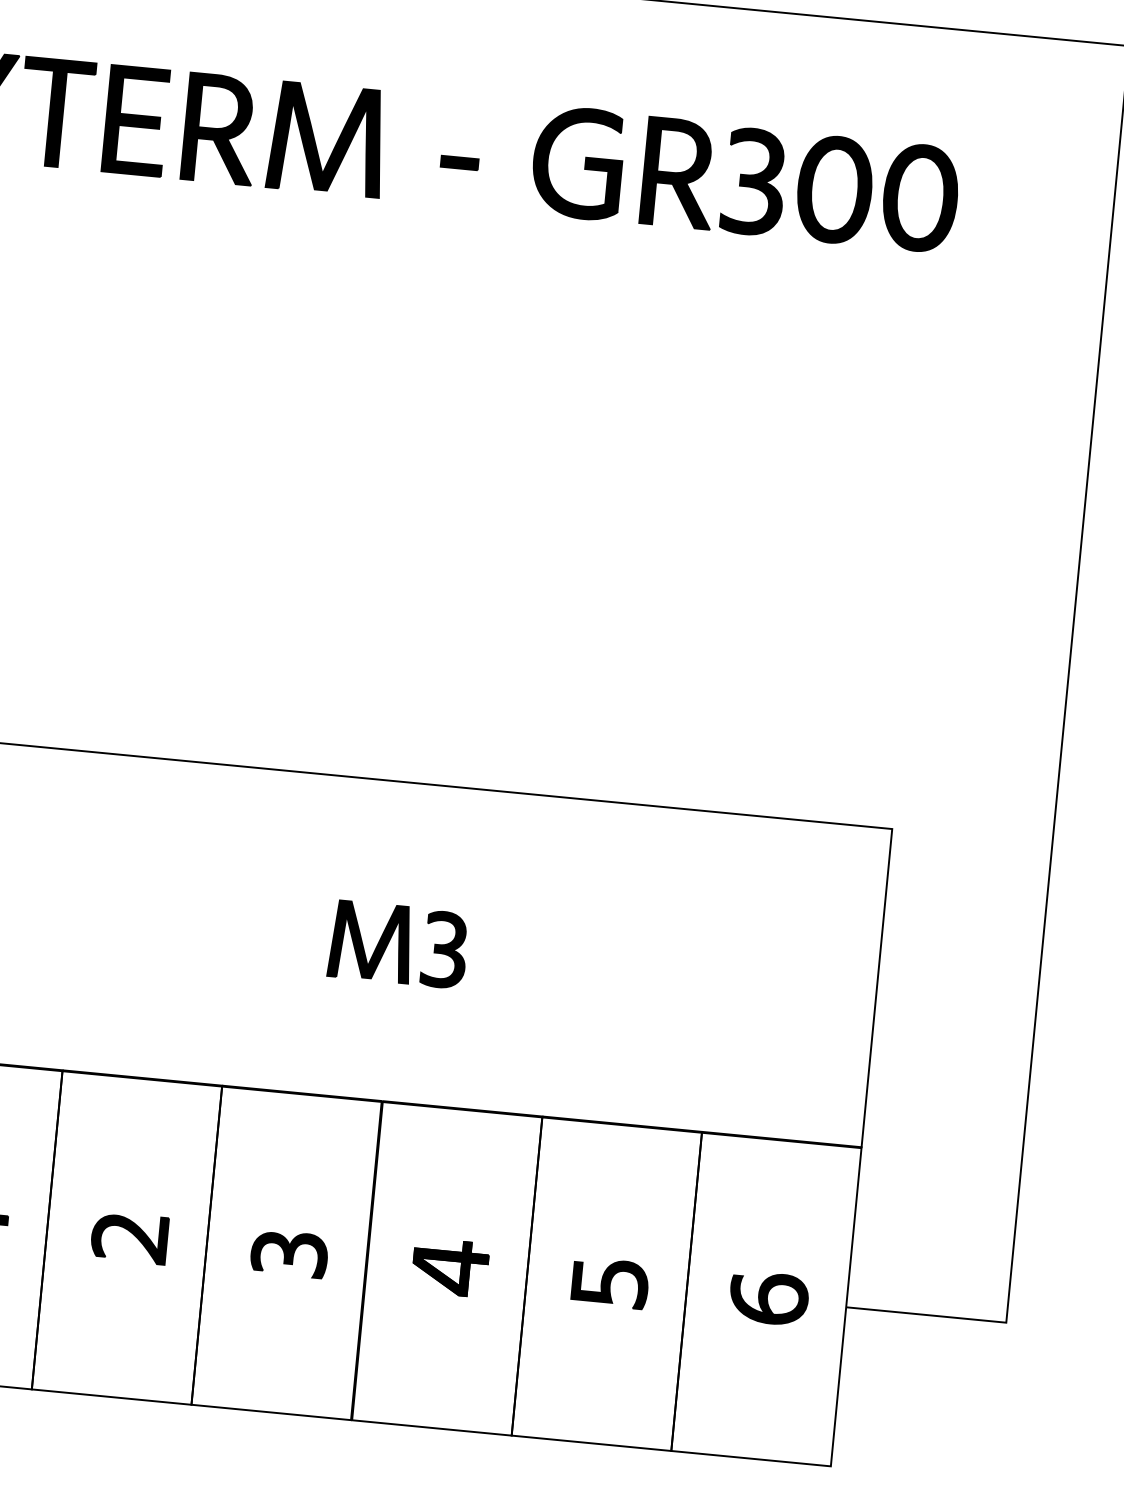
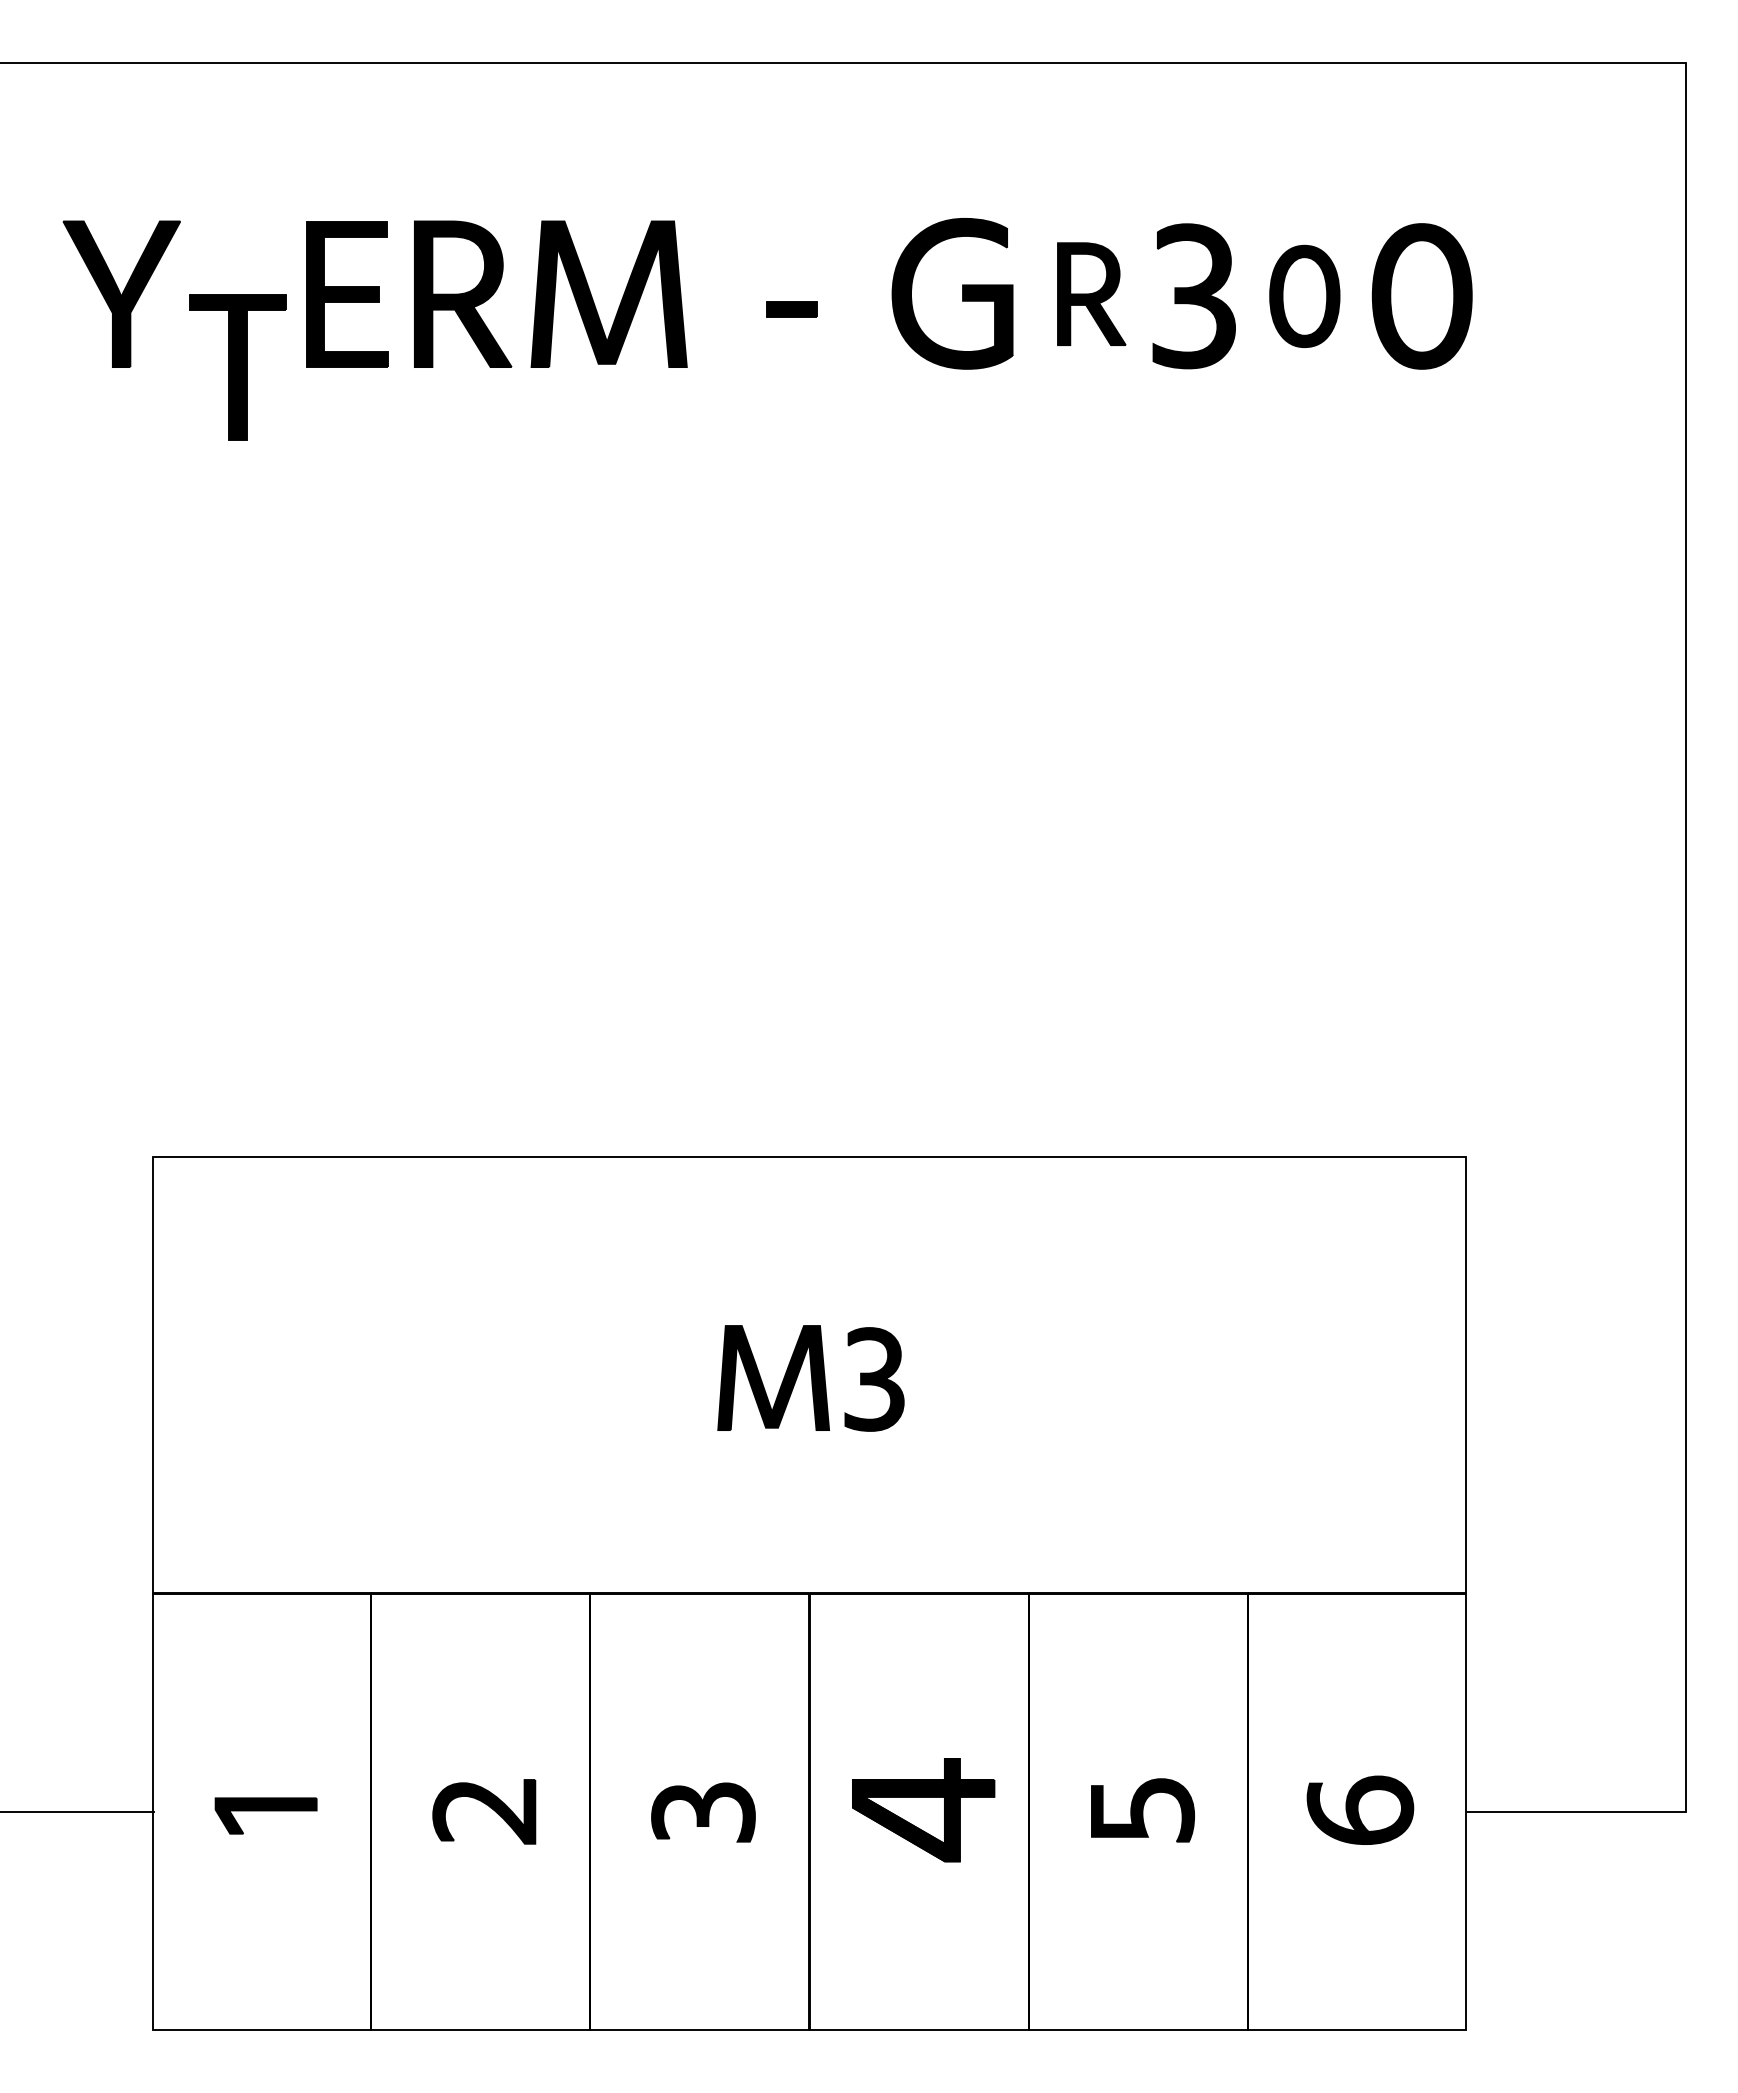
part: (56, 113) -> (237, 367), moved
part: (679, 172) -> (1091, 293), size x0.7
part: (834, 189) -> (1304, 296), size x0.7
part: (450, 1267) -> (923, 1809), size x1.4

